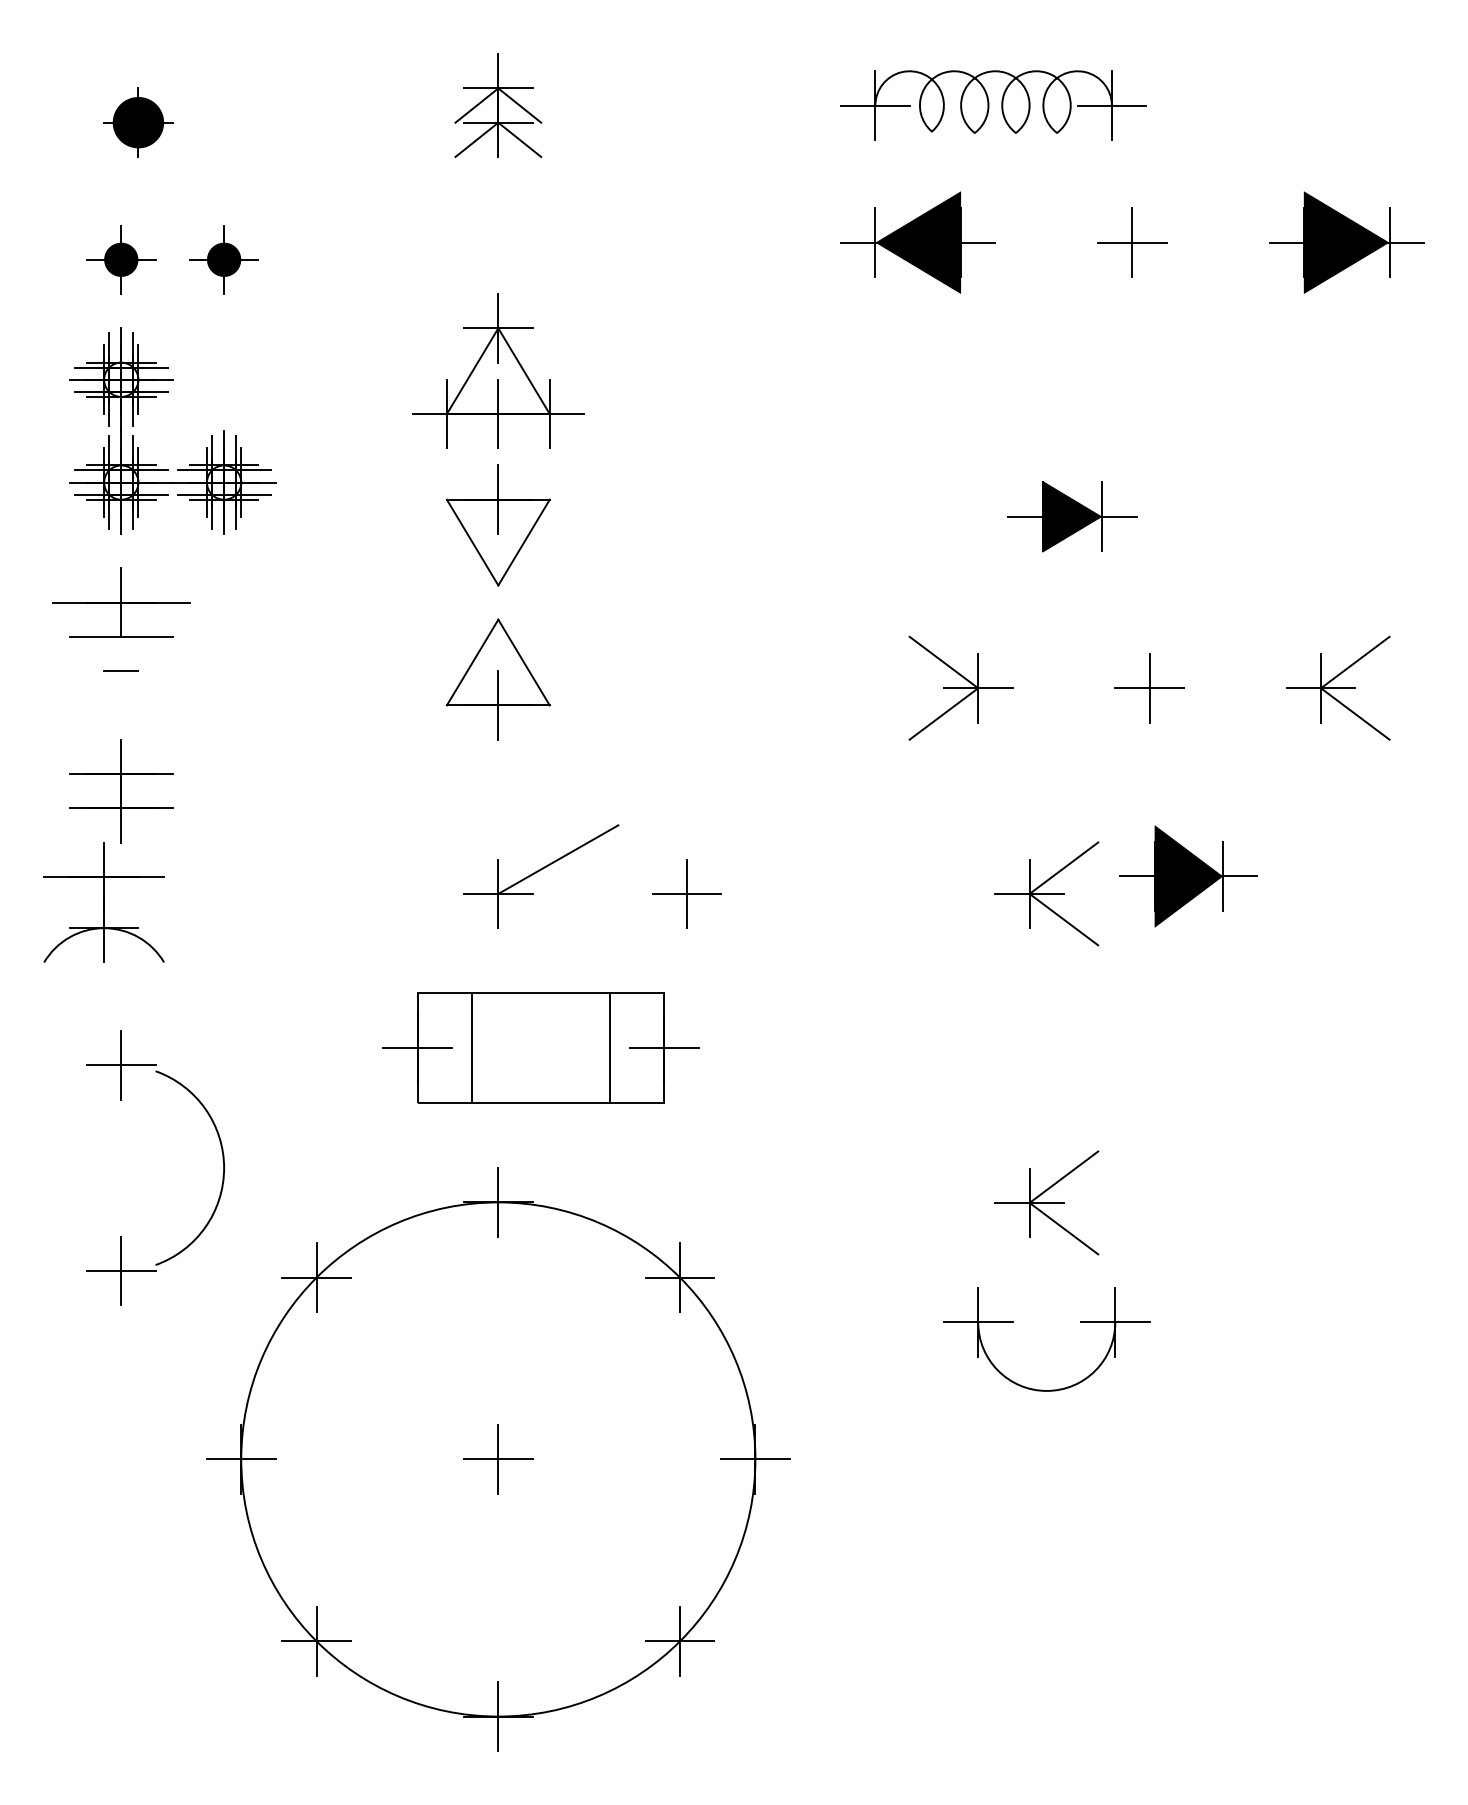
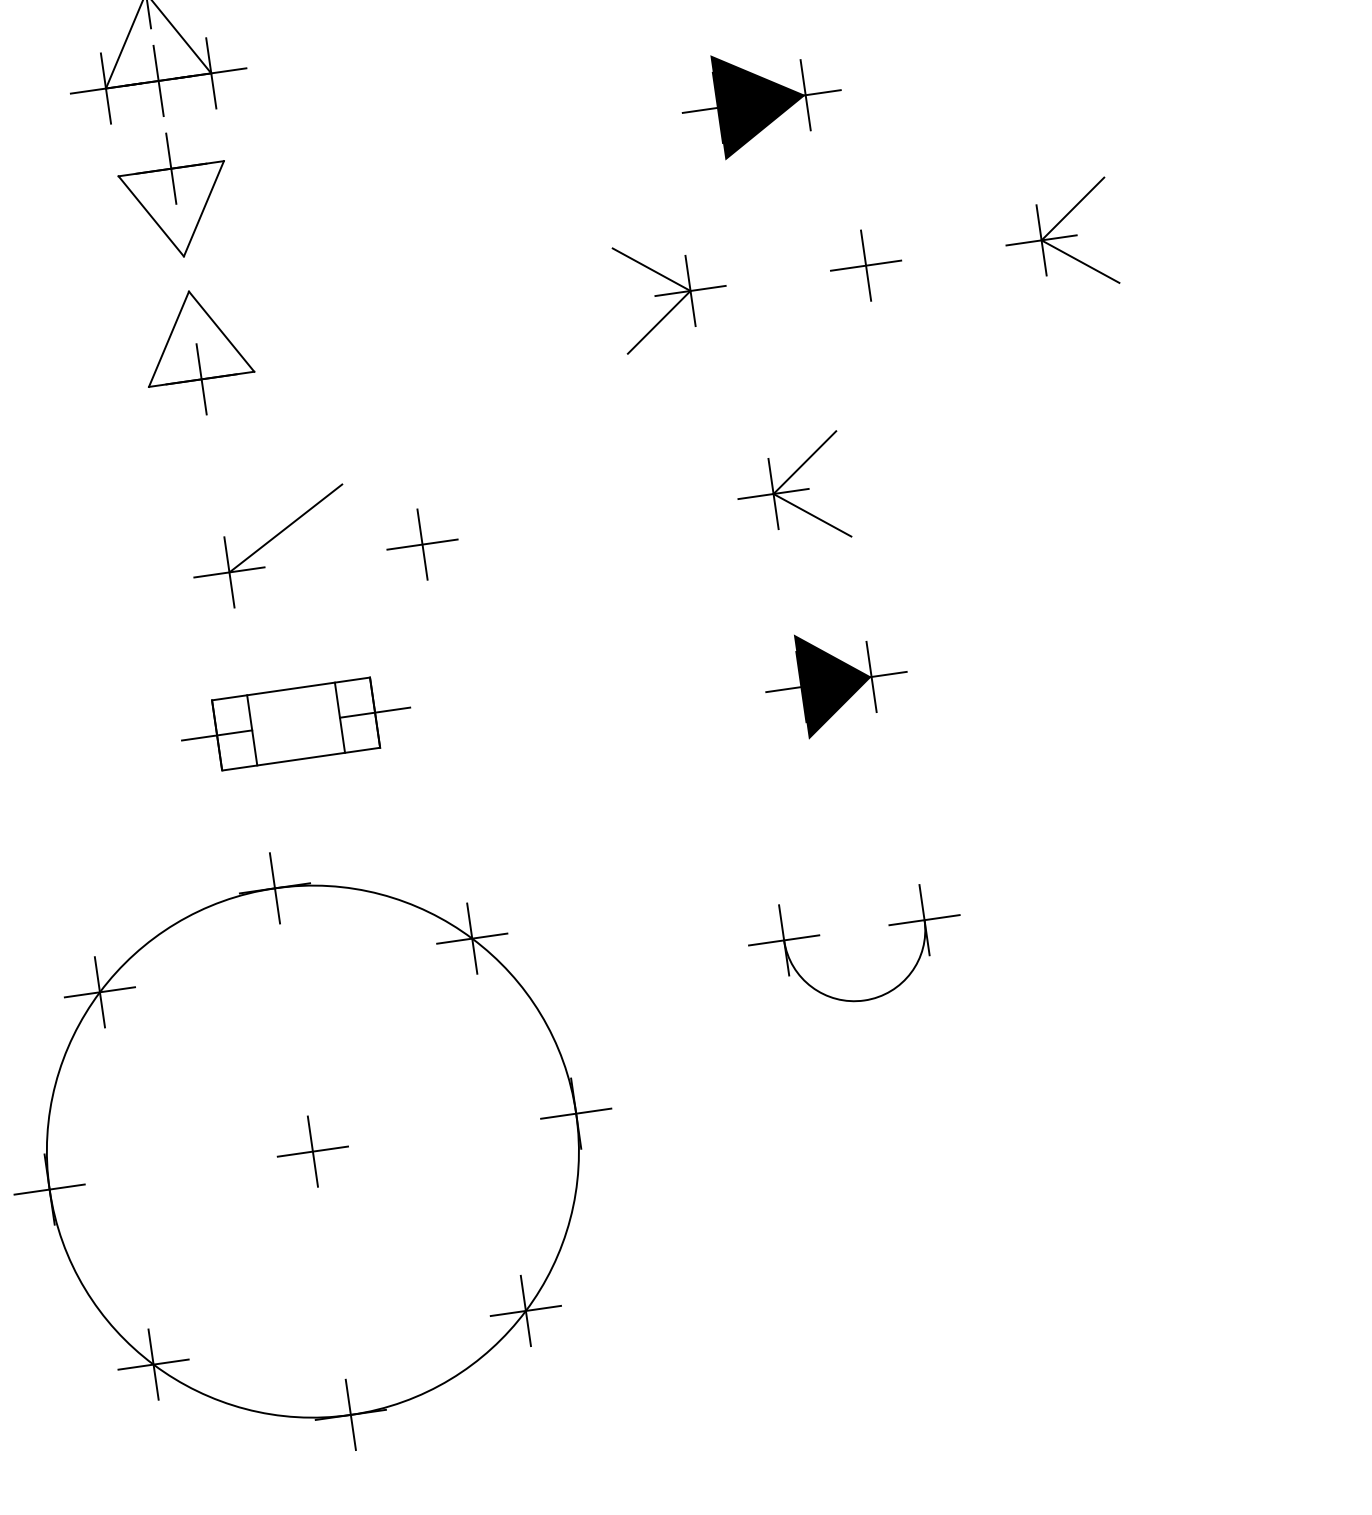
part: (1072, 516) -> (761, 101), size x1.43
part: (1188, 876) -> (836, 682), moved
part: (541, 1047) -> (296, 723), size x0.62
part: (1046, 1202) -> (836, 807), removed

